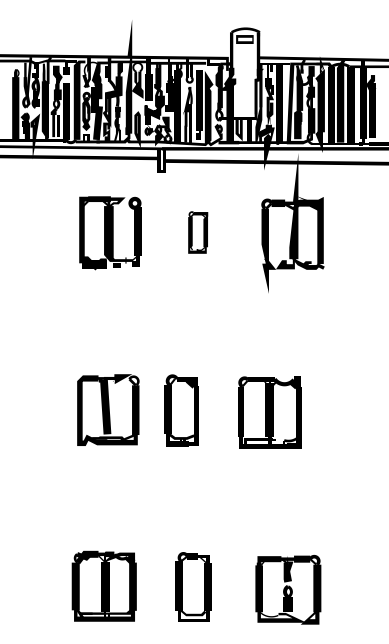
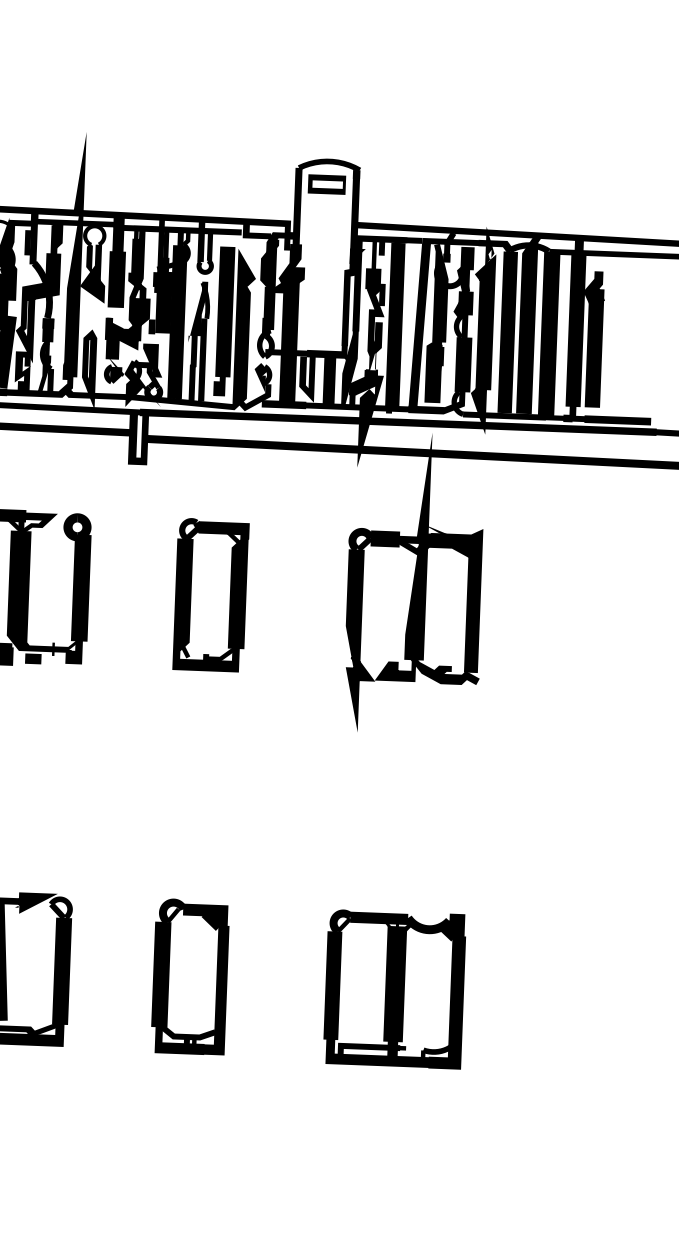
part: (197, 232) -> (209, 594), size x1.67
part: (181, 410) -> (190, 976), moved
part: (269, 412) -> (394, 989), moved

